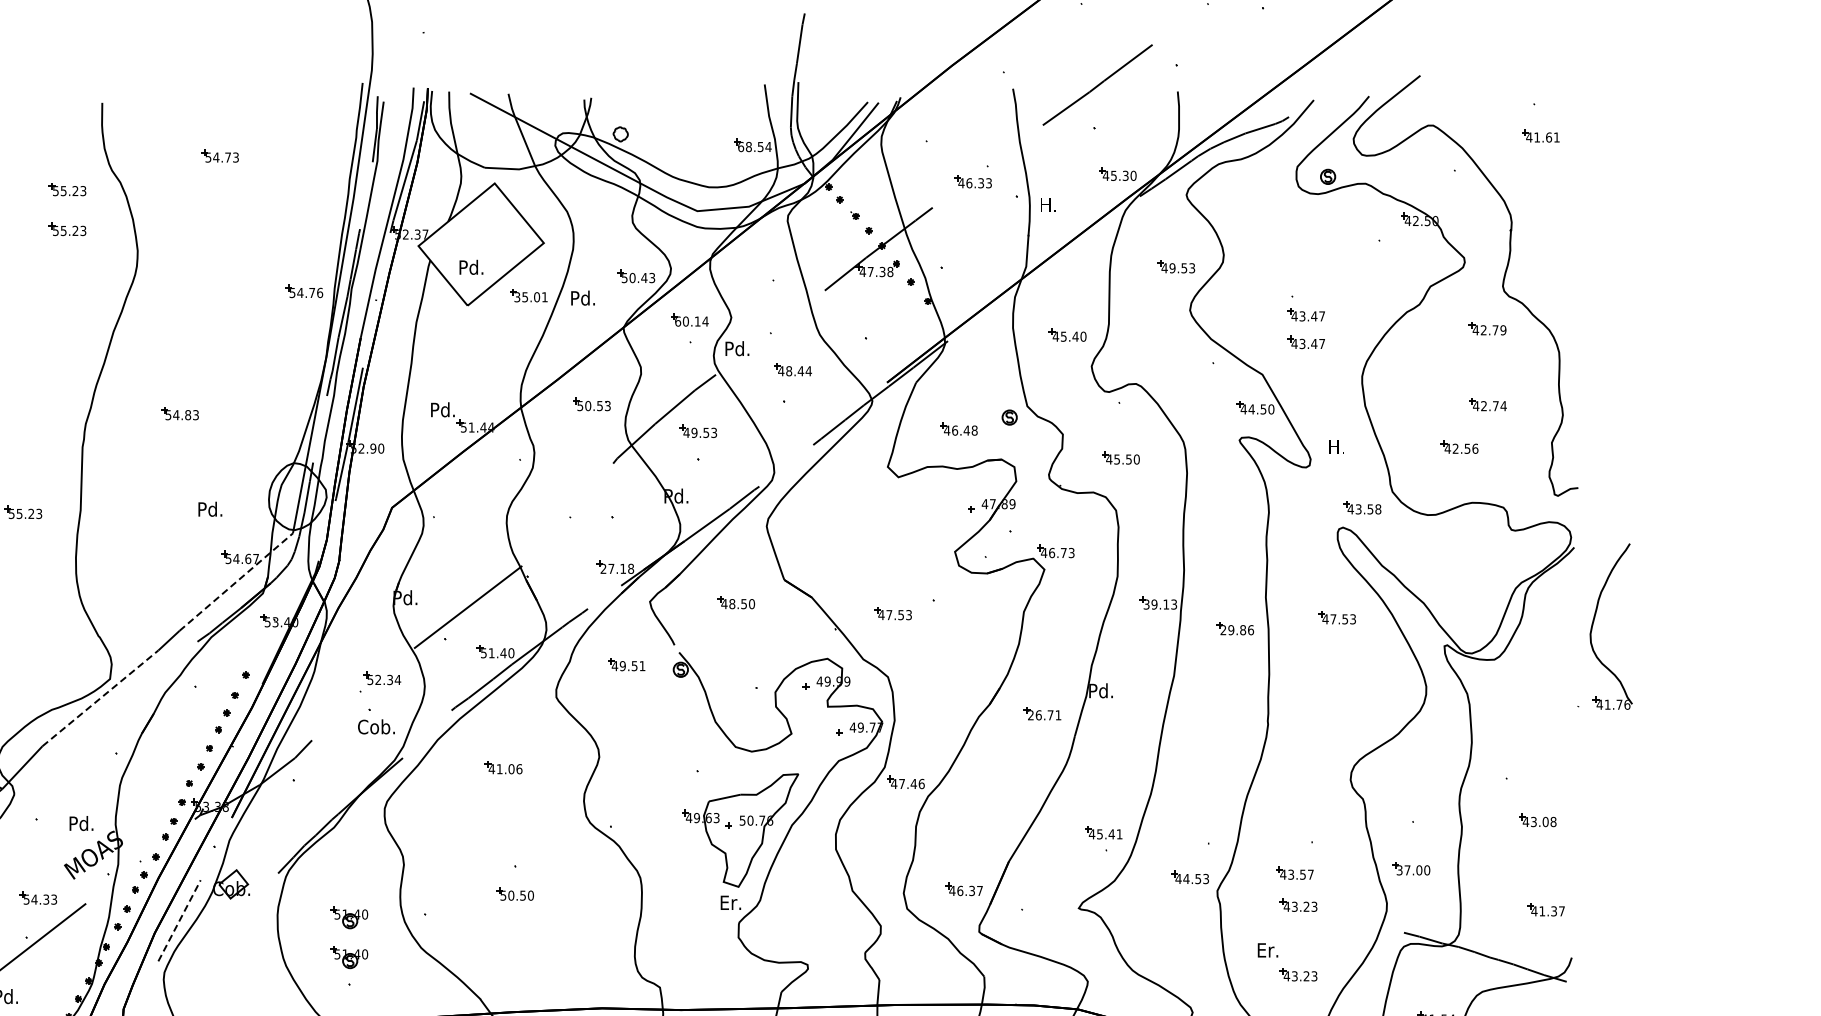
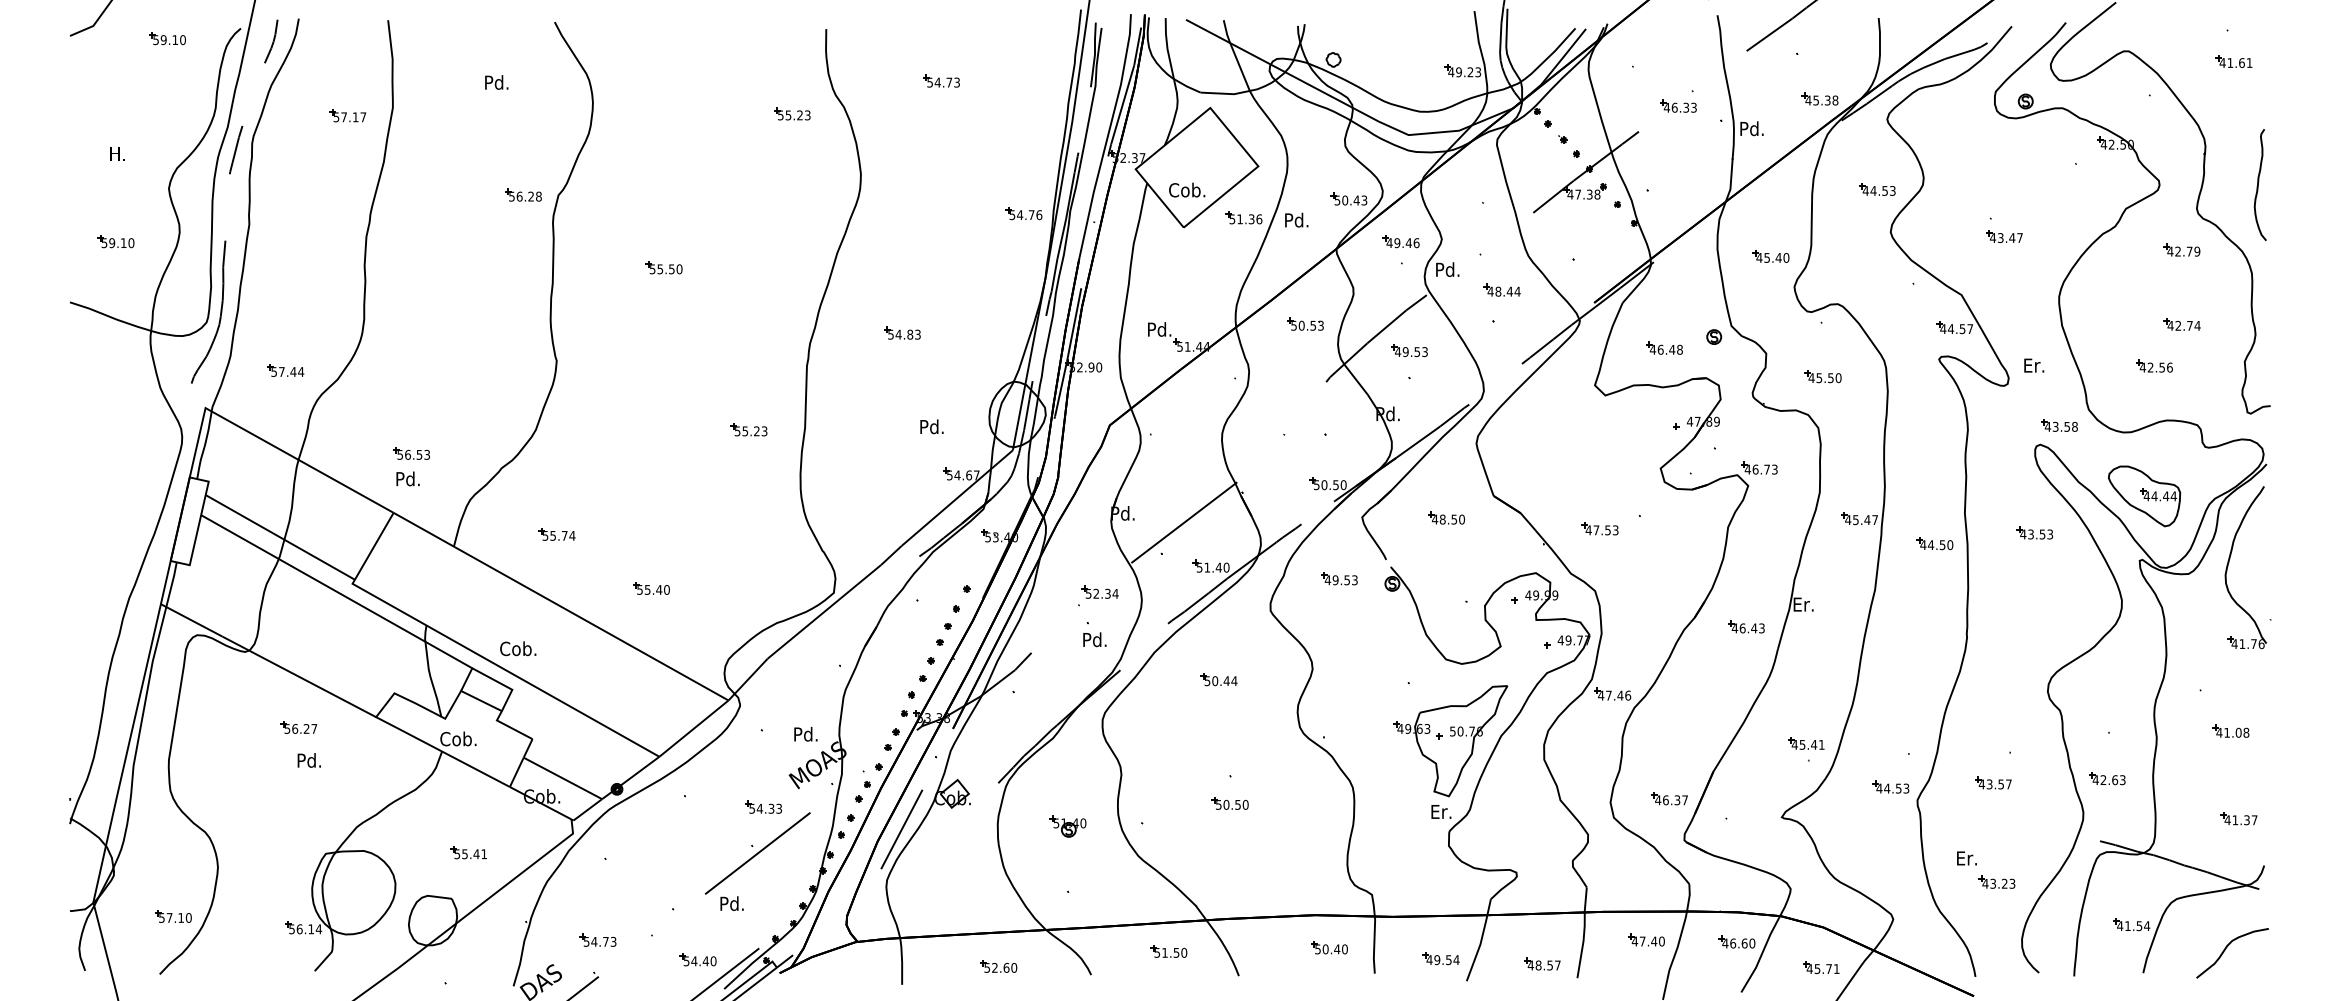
text: (754, 147) -> (1464, 72), 68.54 -> 49.23
text: (1133, 175) -> (1835, 100), 45.30 -> 45.38
text: (1047, 204) -> (1751, 128), H. -> Pd.
part: (67, 228) -> (792, 152), removed
curve: (1565, 262) -> (2258, 185), added
text: (471, 267) -> (1187, 190), Pd. -> Cob.
text: (1172, 267) -> (1873, 190), 49.53 -> 44.53
text: (531, 297) -> (1246, 219), 35.01 -> 51.36
text: (691, 321) -> (1402, 243), 60.14 -> 49.46
part: (1306, 342) -> (2004, 263), removed
text: (1271, 409) -> (1970, 329), 44.50 -> 44.57
text: (1337, 446) -> (2034, 365), H. -> Er.
text: (617, 569) -> (1330, 485), 27.18 -> 50.50
part: (1449, 580) -> (2144, 496), added
line: (236, 581) -> (957, 497), dashed -> solid
text: (1160, 605) -> (1861, 520), 39.13 -> 45.47
text: (1332, 619) -> (2030, 534), 47.53 -> 43.53
part: (1594, 621) -> (2229, 562), moved
text: (1236, 630) -> (1936, 545), 29.86 -> 44.50
text: (642, 666) -> (1354, 580), 49.51 -> 49.53
text: (1100, 690) -> (1803, 604), Pd. -> Er.
line: (100, 698) -> (824, 611), dashed -> solid
text: (1043, 715) -> (1747, 628), 26.71 -> 46.43
text: (376, 726) -> (1094, 639), Cob. -> Pd.
text: (505, 769) -> (1220, 681), 41.06 -> 50.44
text: (1533, 821) -> (2226, 732), 43.08 -> 41.08
text: (1412, 870) -> (2108, 780), 37.00 -> 42.63
part: (1298, 904) -> (1996, 813), removed
line: (179, 920) -> (901, 829), dashed -> solid
part: (348, 957) -> (1067, 865), removed

